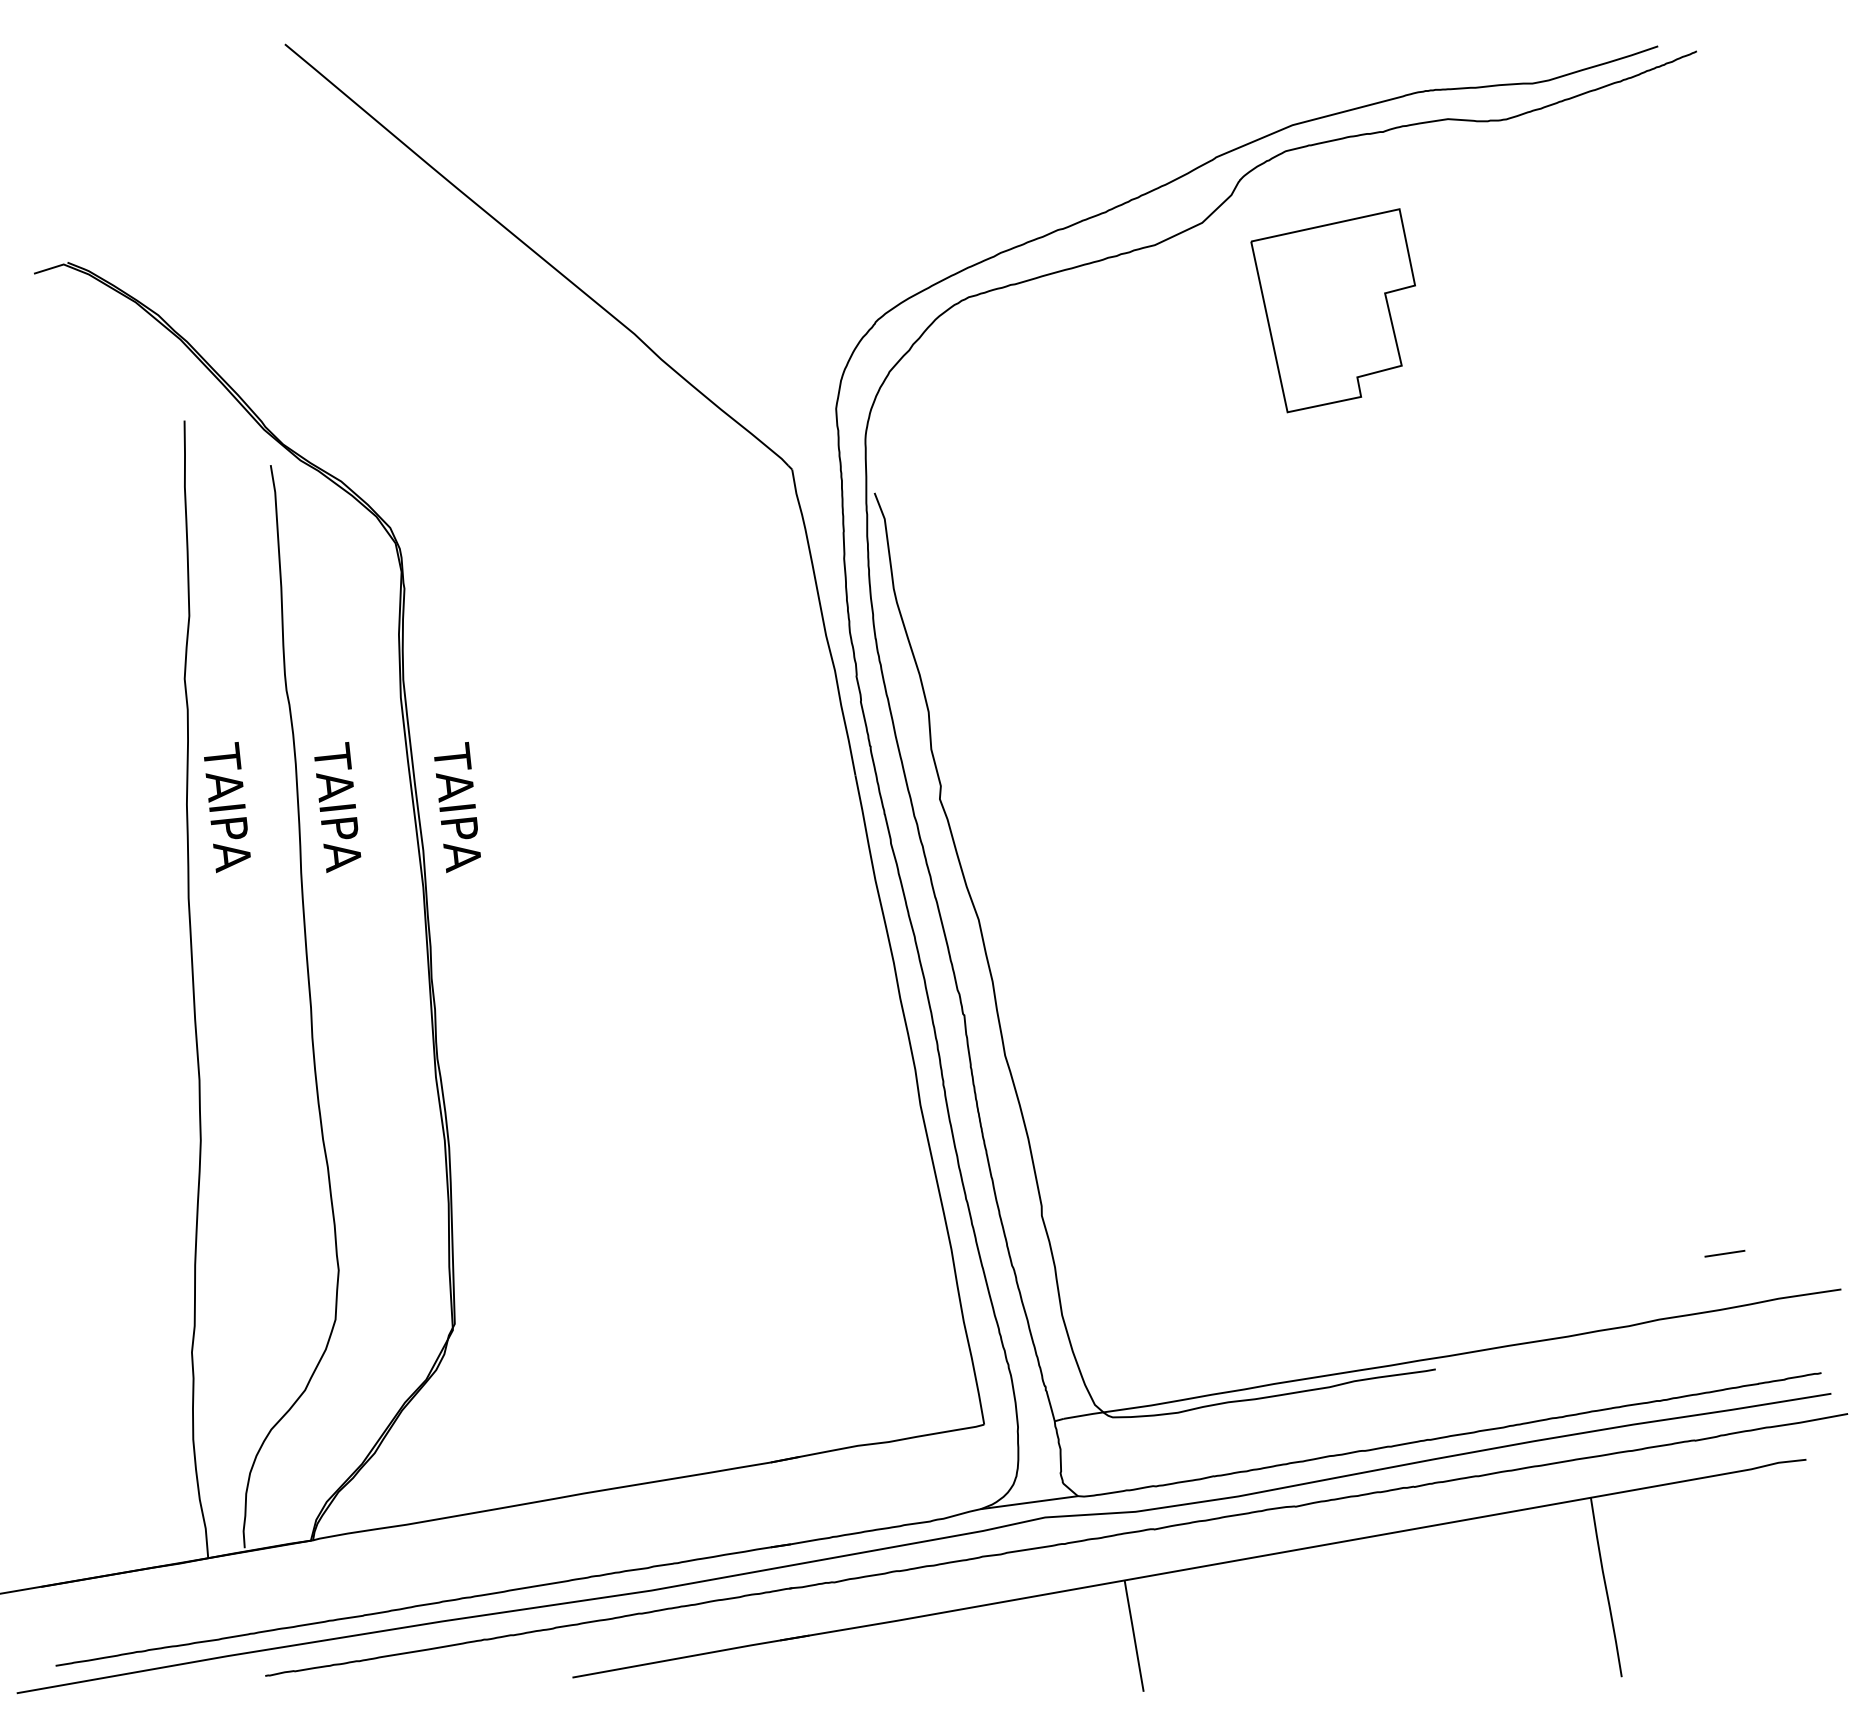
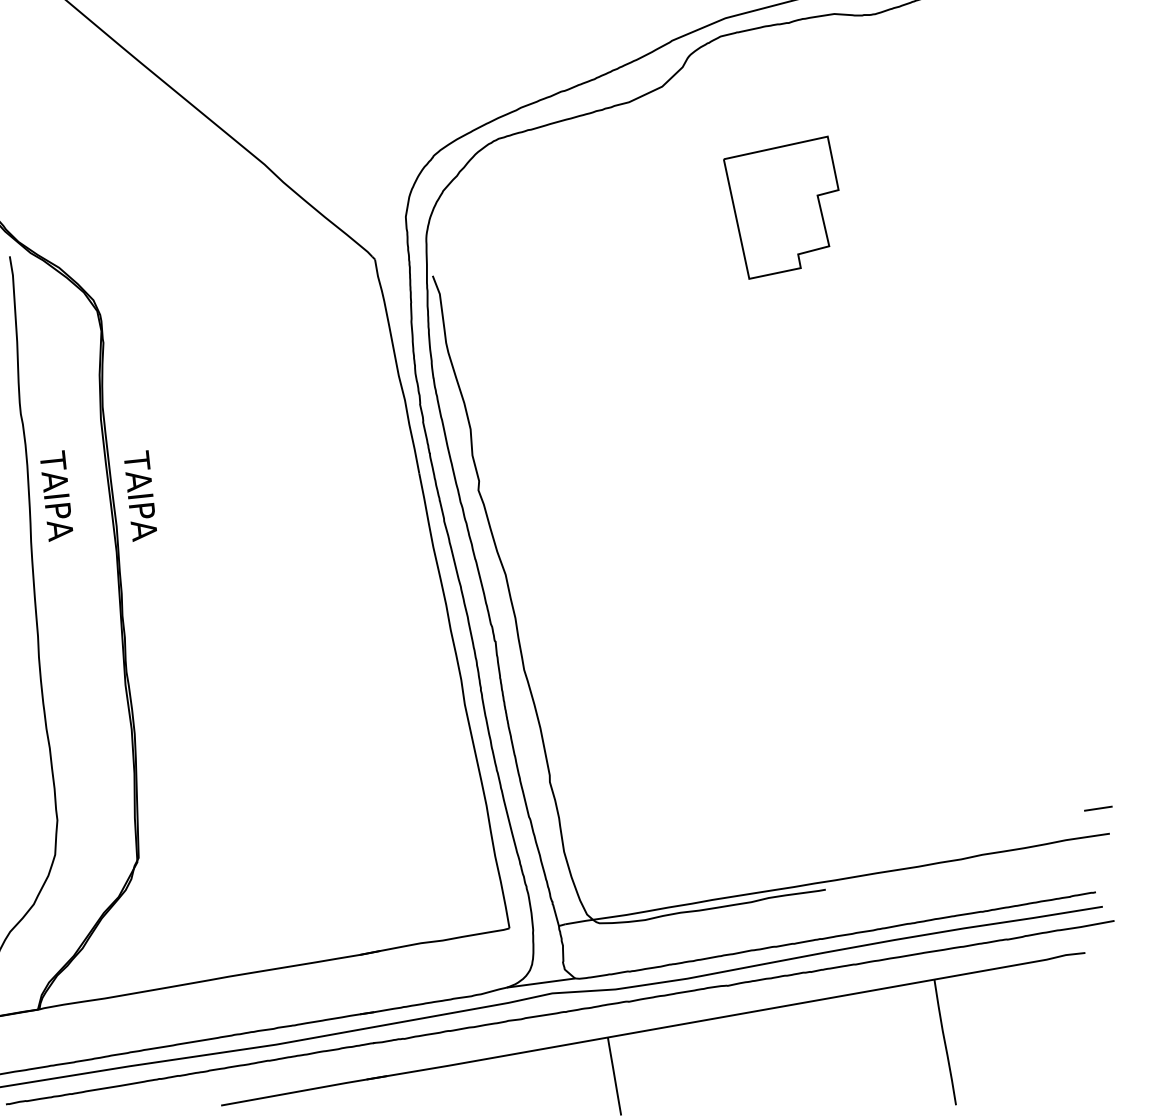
part: (1332, 310) -> (780, 207), moved
line: (1724, 1253) -> (1098, 808), moved

